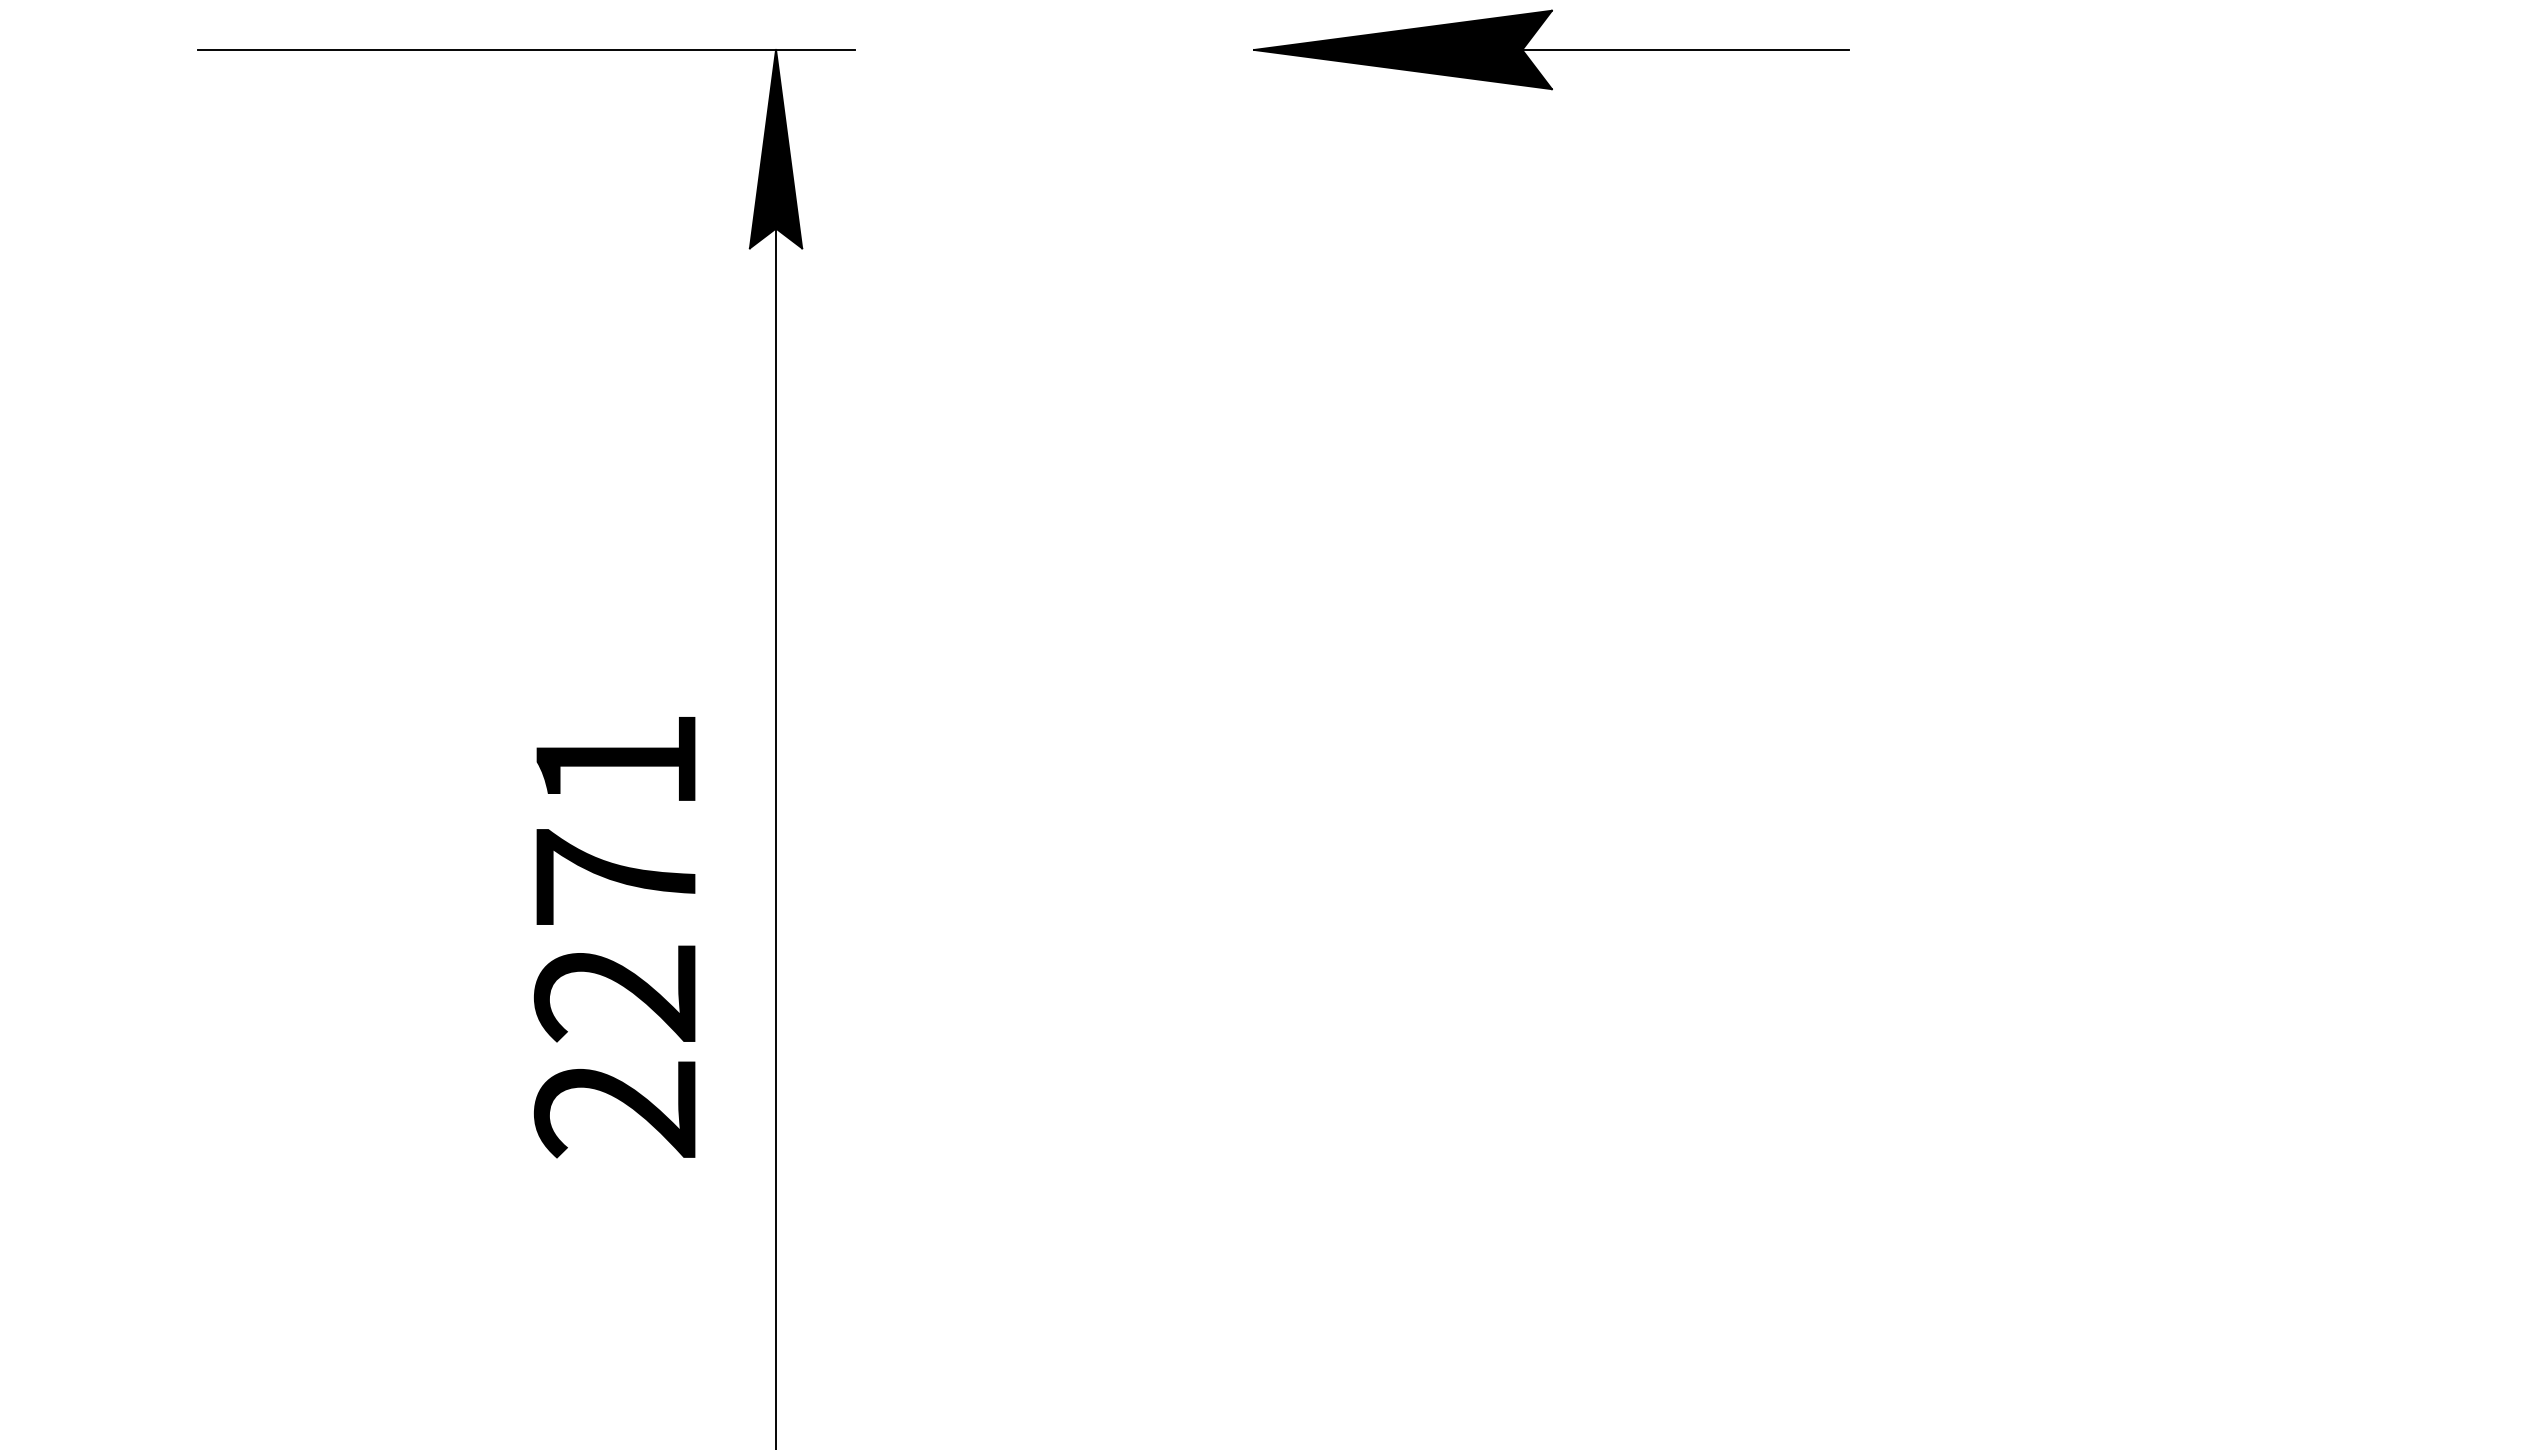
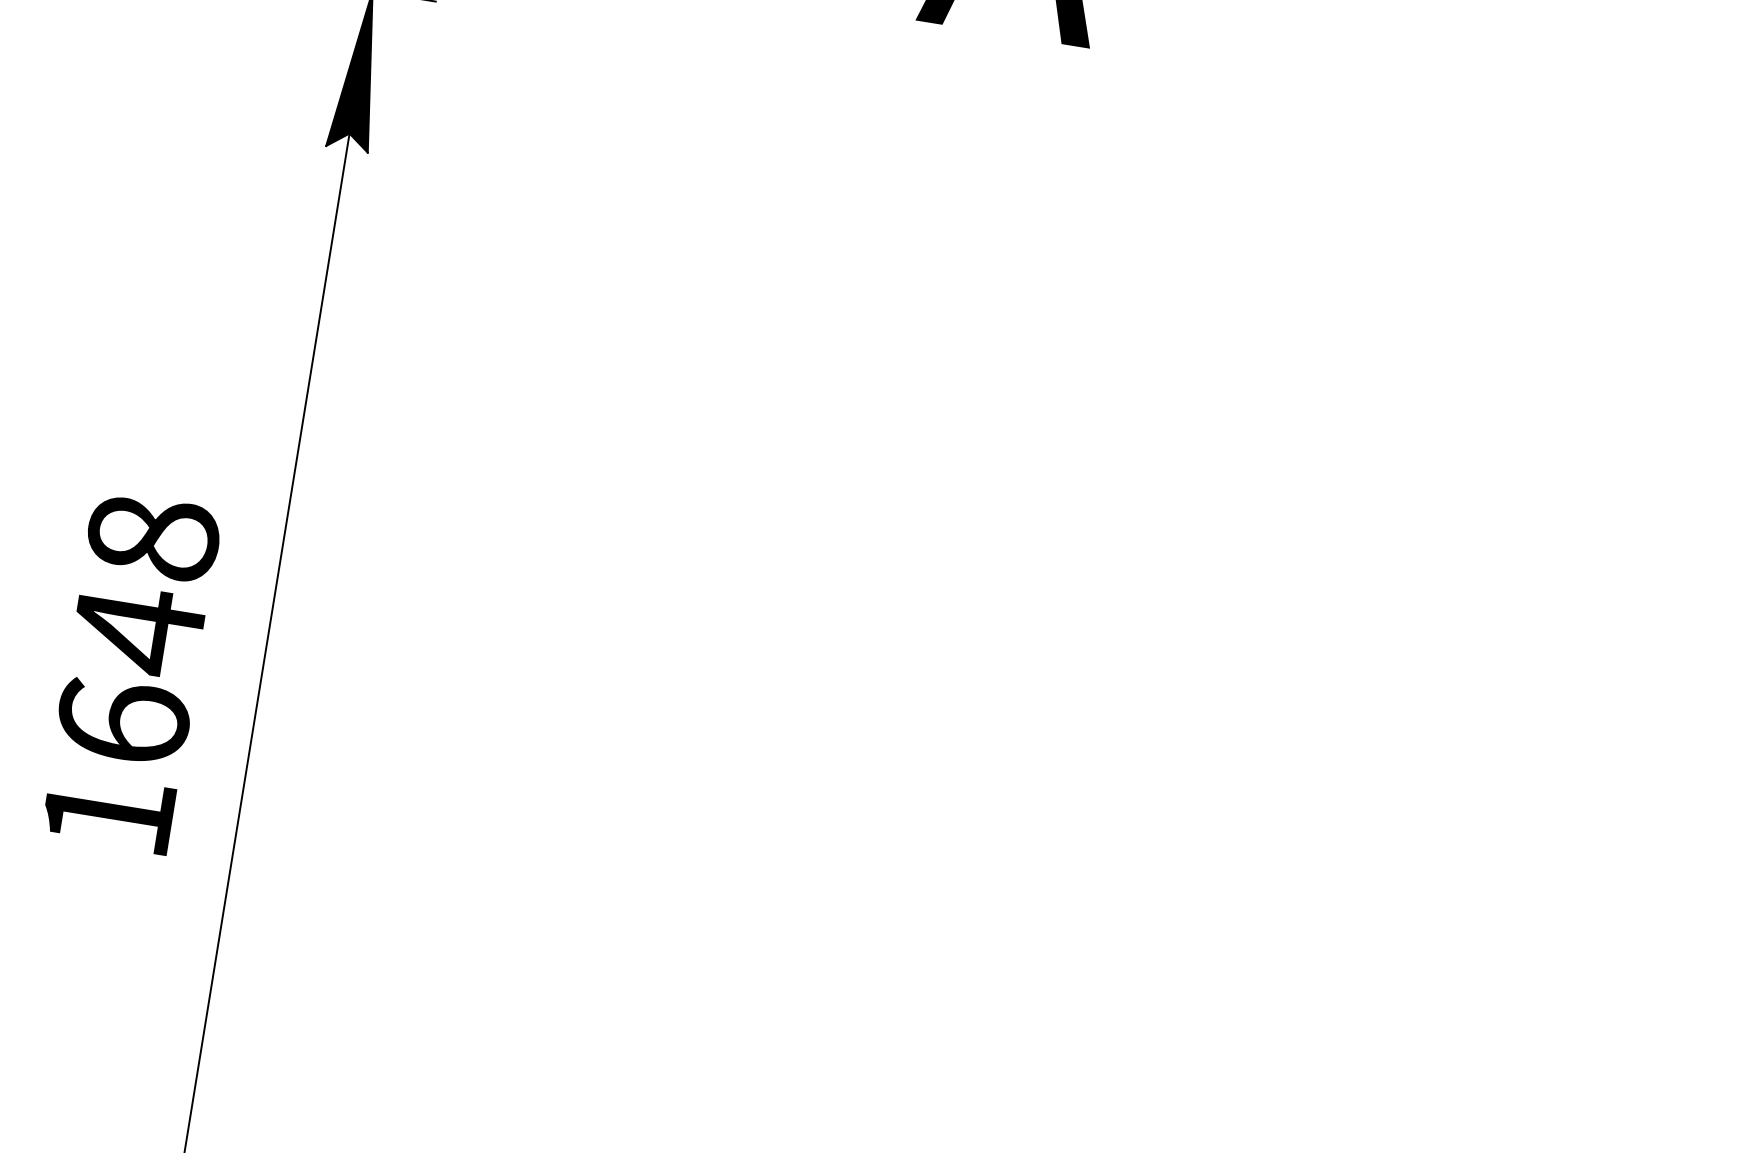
part: (1551, 49) -> (990, 91), removed
text: (615, 935) -> (130, 676), 2271 -> 1648

